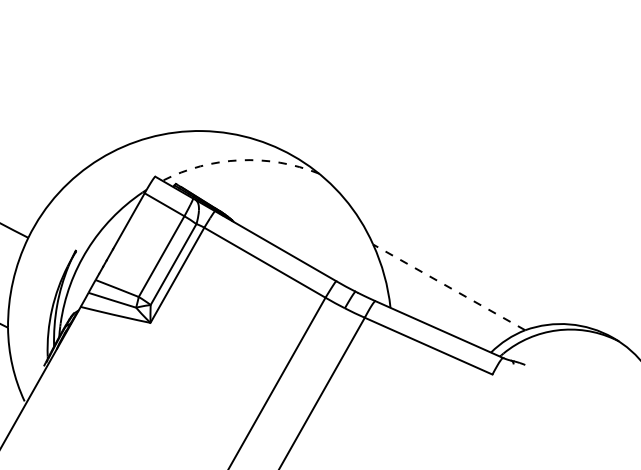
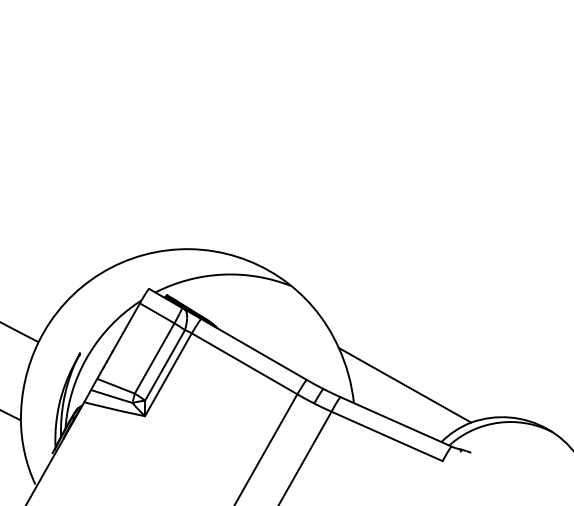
arc: (239, 160) -> (222, 274), dashed -> solid
line: (448, 287) -> (404, 385), dashed -> solid

